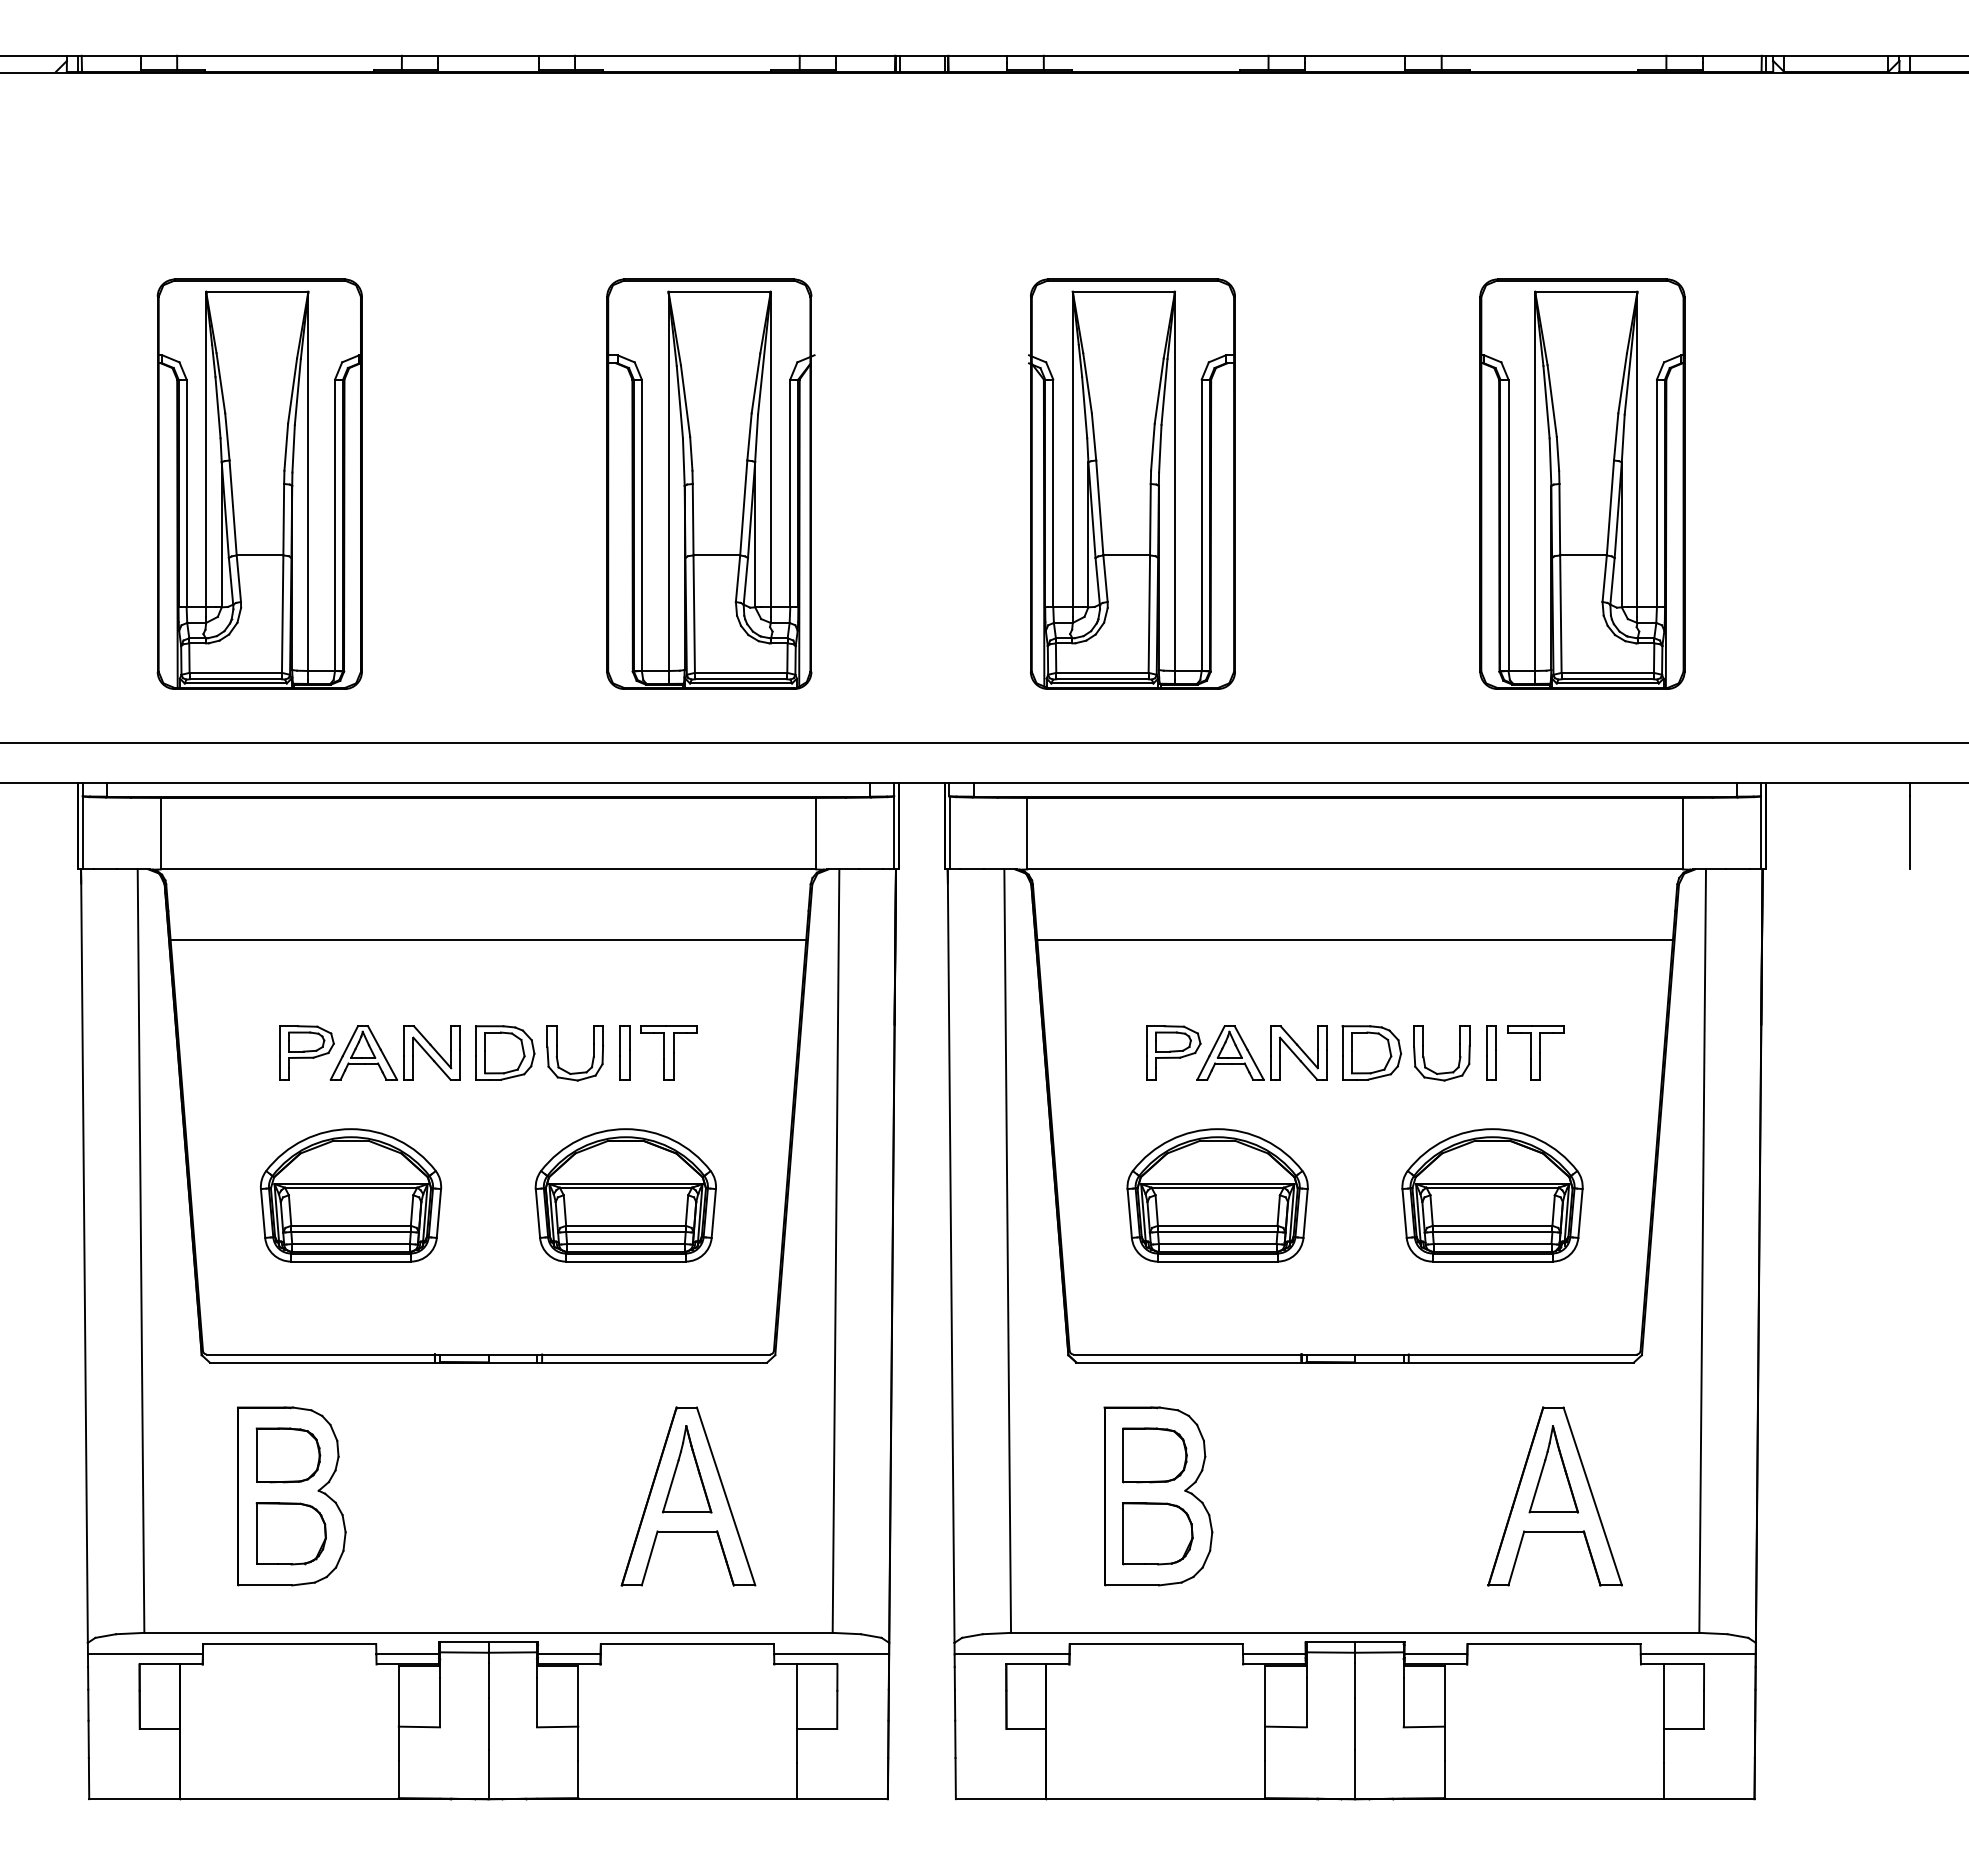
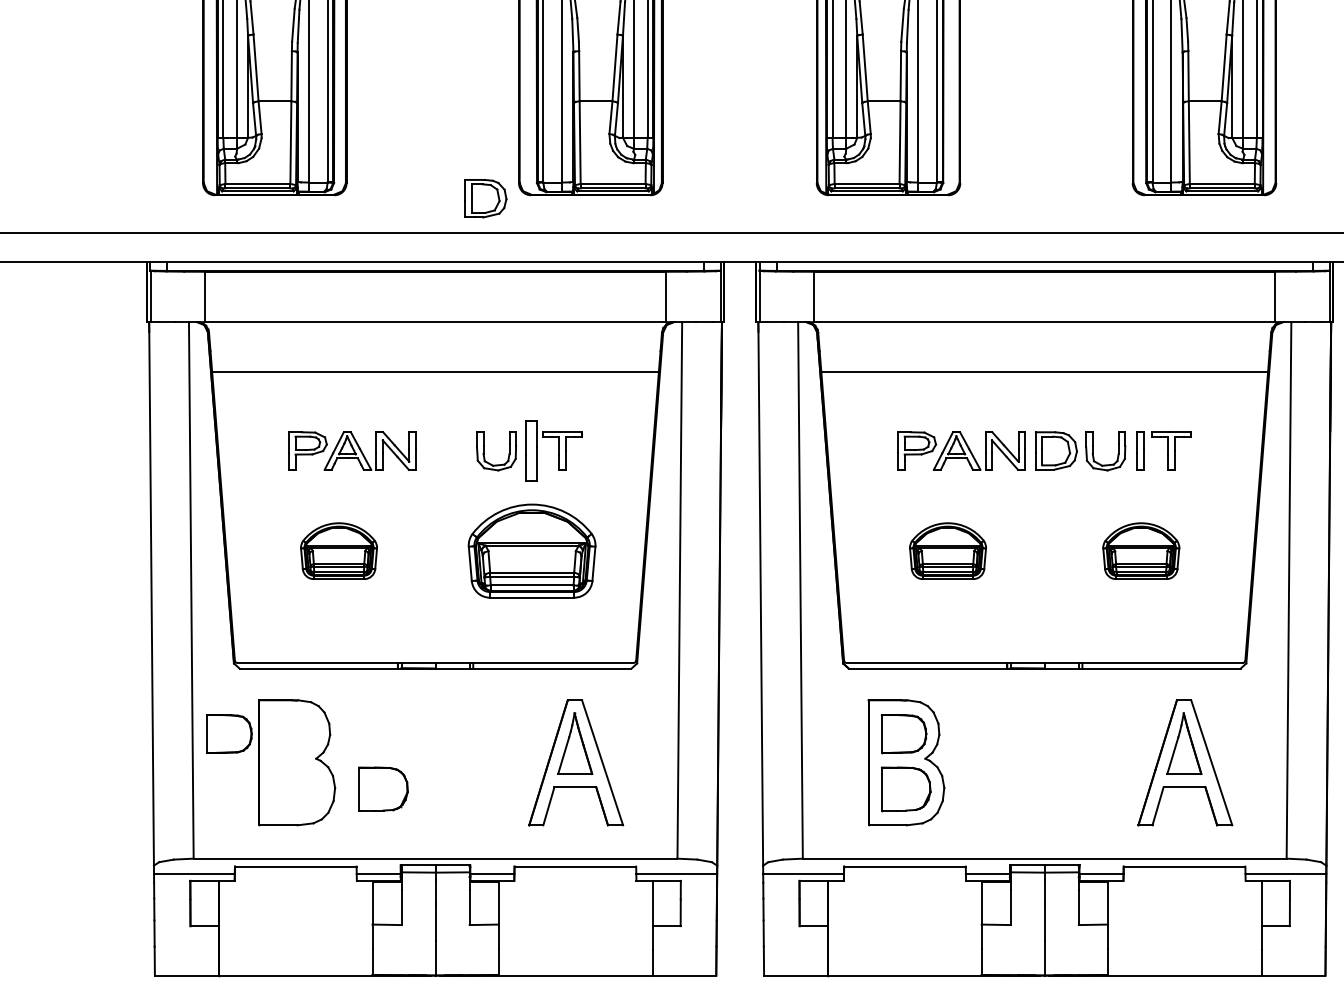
part: (505, 1052) -> (486, 198), moved
part: (624, 1052) -> (531, 450), size x1.6
part: (351, 1195) -> (339, 551), size x0.6
part: (1217, 1195) -> (947, 551), size x0.6
part: (1492, 1195) -> (1141, 551), size x0.6
part: (288, 1455) -> (229, 733), moved
part: (290, 1533) -> (382, 788), moved

